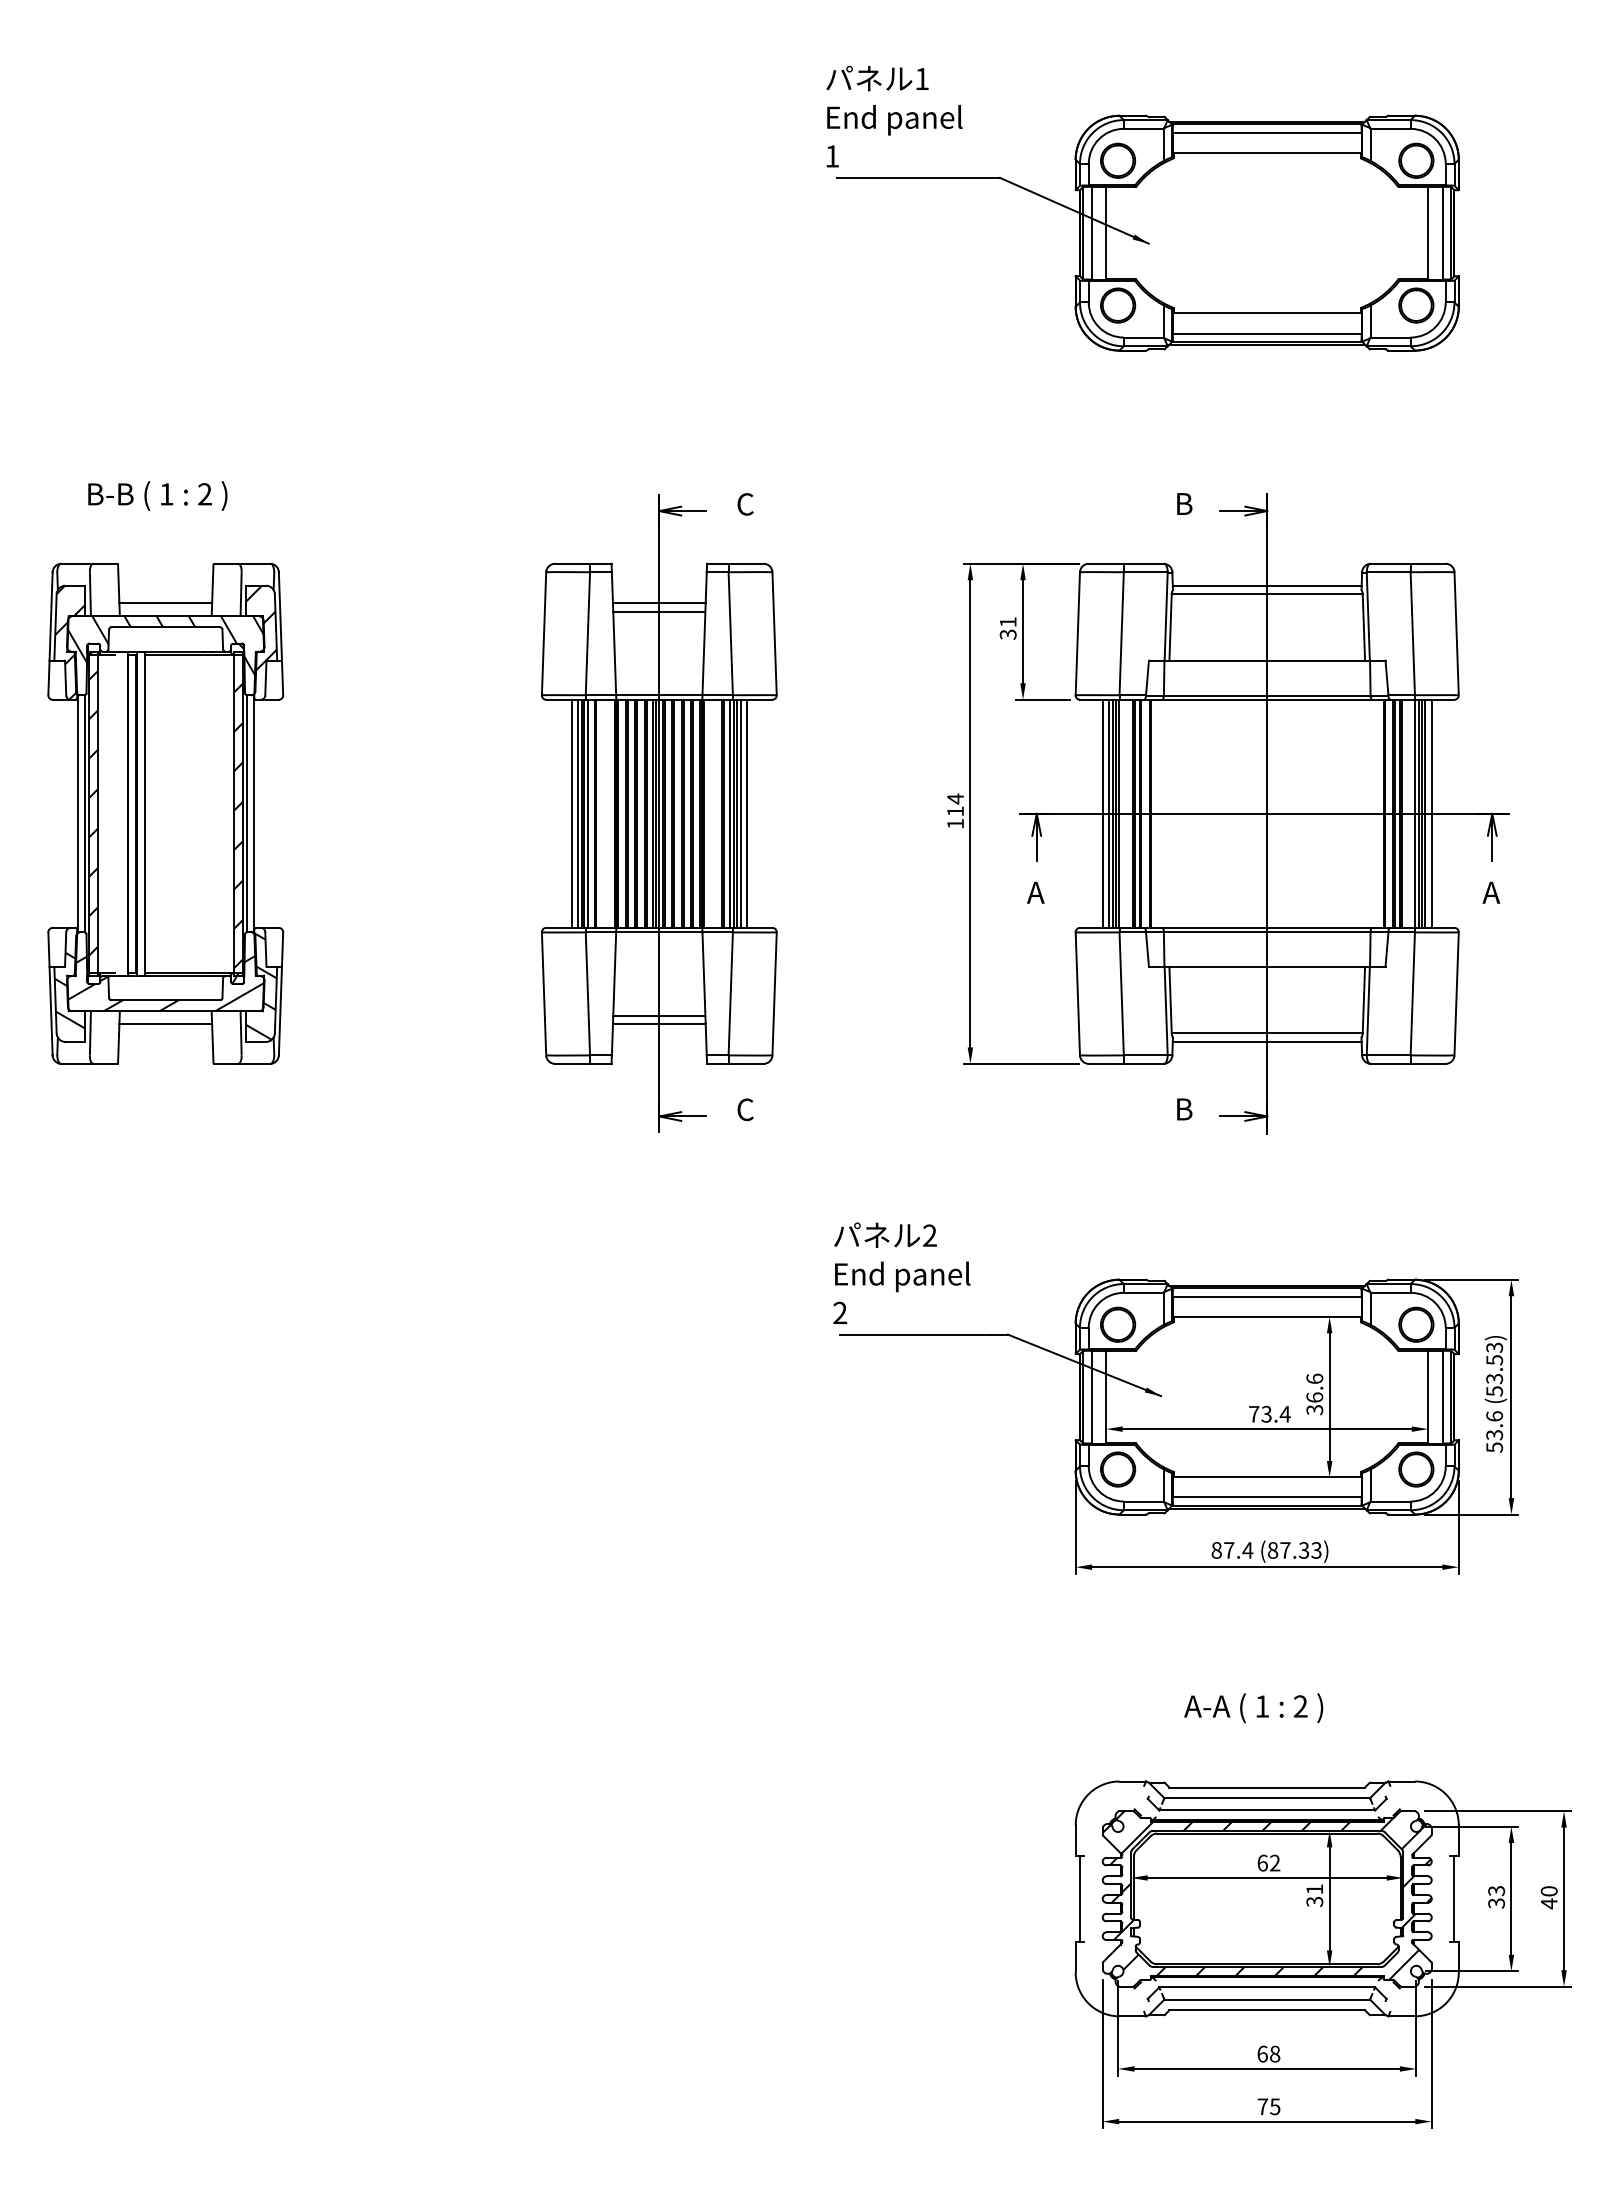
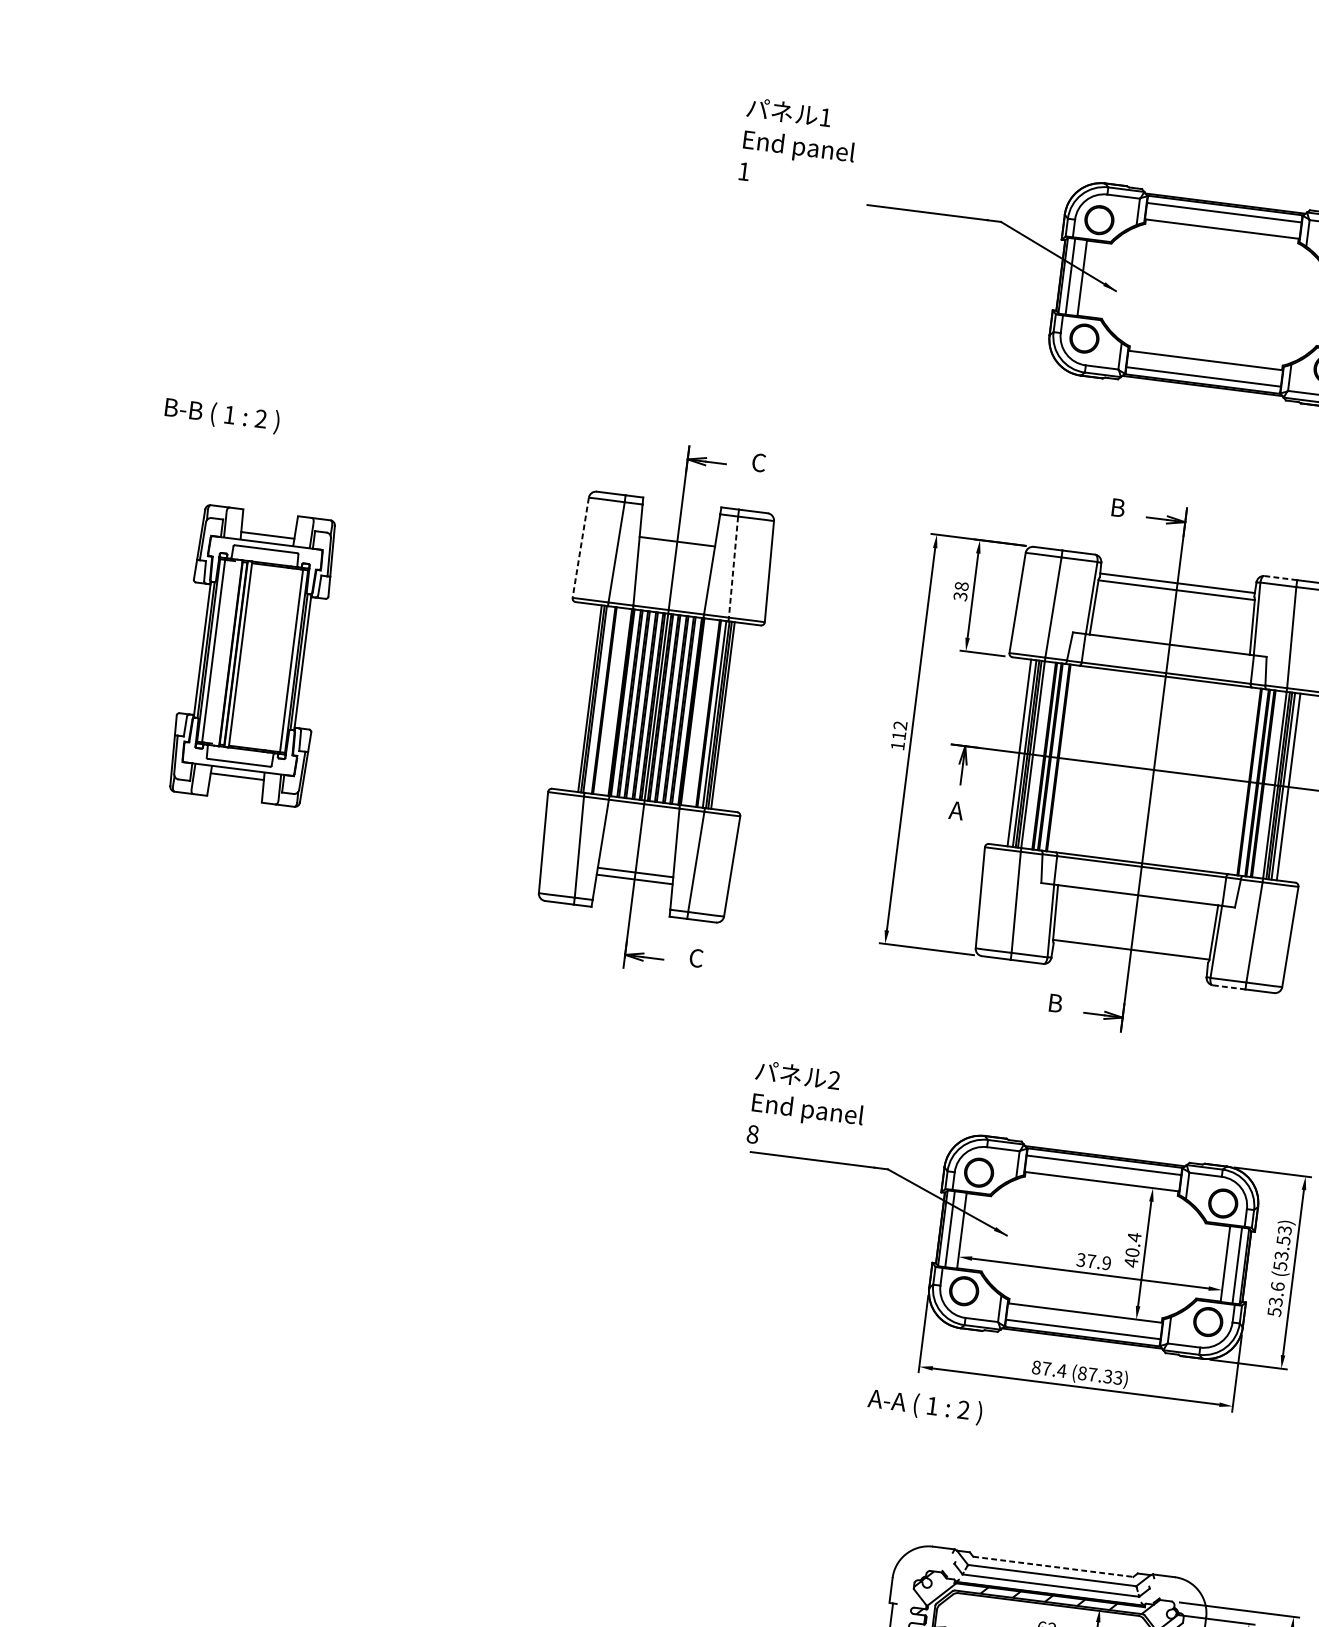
text: (894, 116) -> (799, 145), moved
text: (157, 495) -> (222, 415), moved
line: (1390, 563) -> (1280, 577), solid -> dashed
line: (658, 603) -> (677, 534), removed
text: (1007, 622) -> (961, 586), 31 -> 38
line: (544, 633) -> (581, 547), solid -> dashed
line: (730, 633) -> (733, 566), solid -> dashed
text: (955, 798) -> (900, 725), 114 -> 112
part: (165, 813) -> (252, 655), size x0.7
line: (571, 813) -> (584, 697), removed
line: (588, 813) -> (598, 699), removed
line: (747, 813) -> (728, 715), removed
line: (1266, 1041) -> (1129, 956), removed
line: (1390, 1063) -> (1229, 987), solid -> dashed
text: (840, 1312) -> (753, 1133), 2 -> 8
text: (1314, 1394) -> (1132, 1250), 36.6 -> 40.4
text: (1269, 1413) -> (1093, 1260), 73.4 -> 37.9
text: (1253, 1708) -> (924, 1406), moved
line: (1267, 1787) -> (1053, 1566), solid -> dashed

